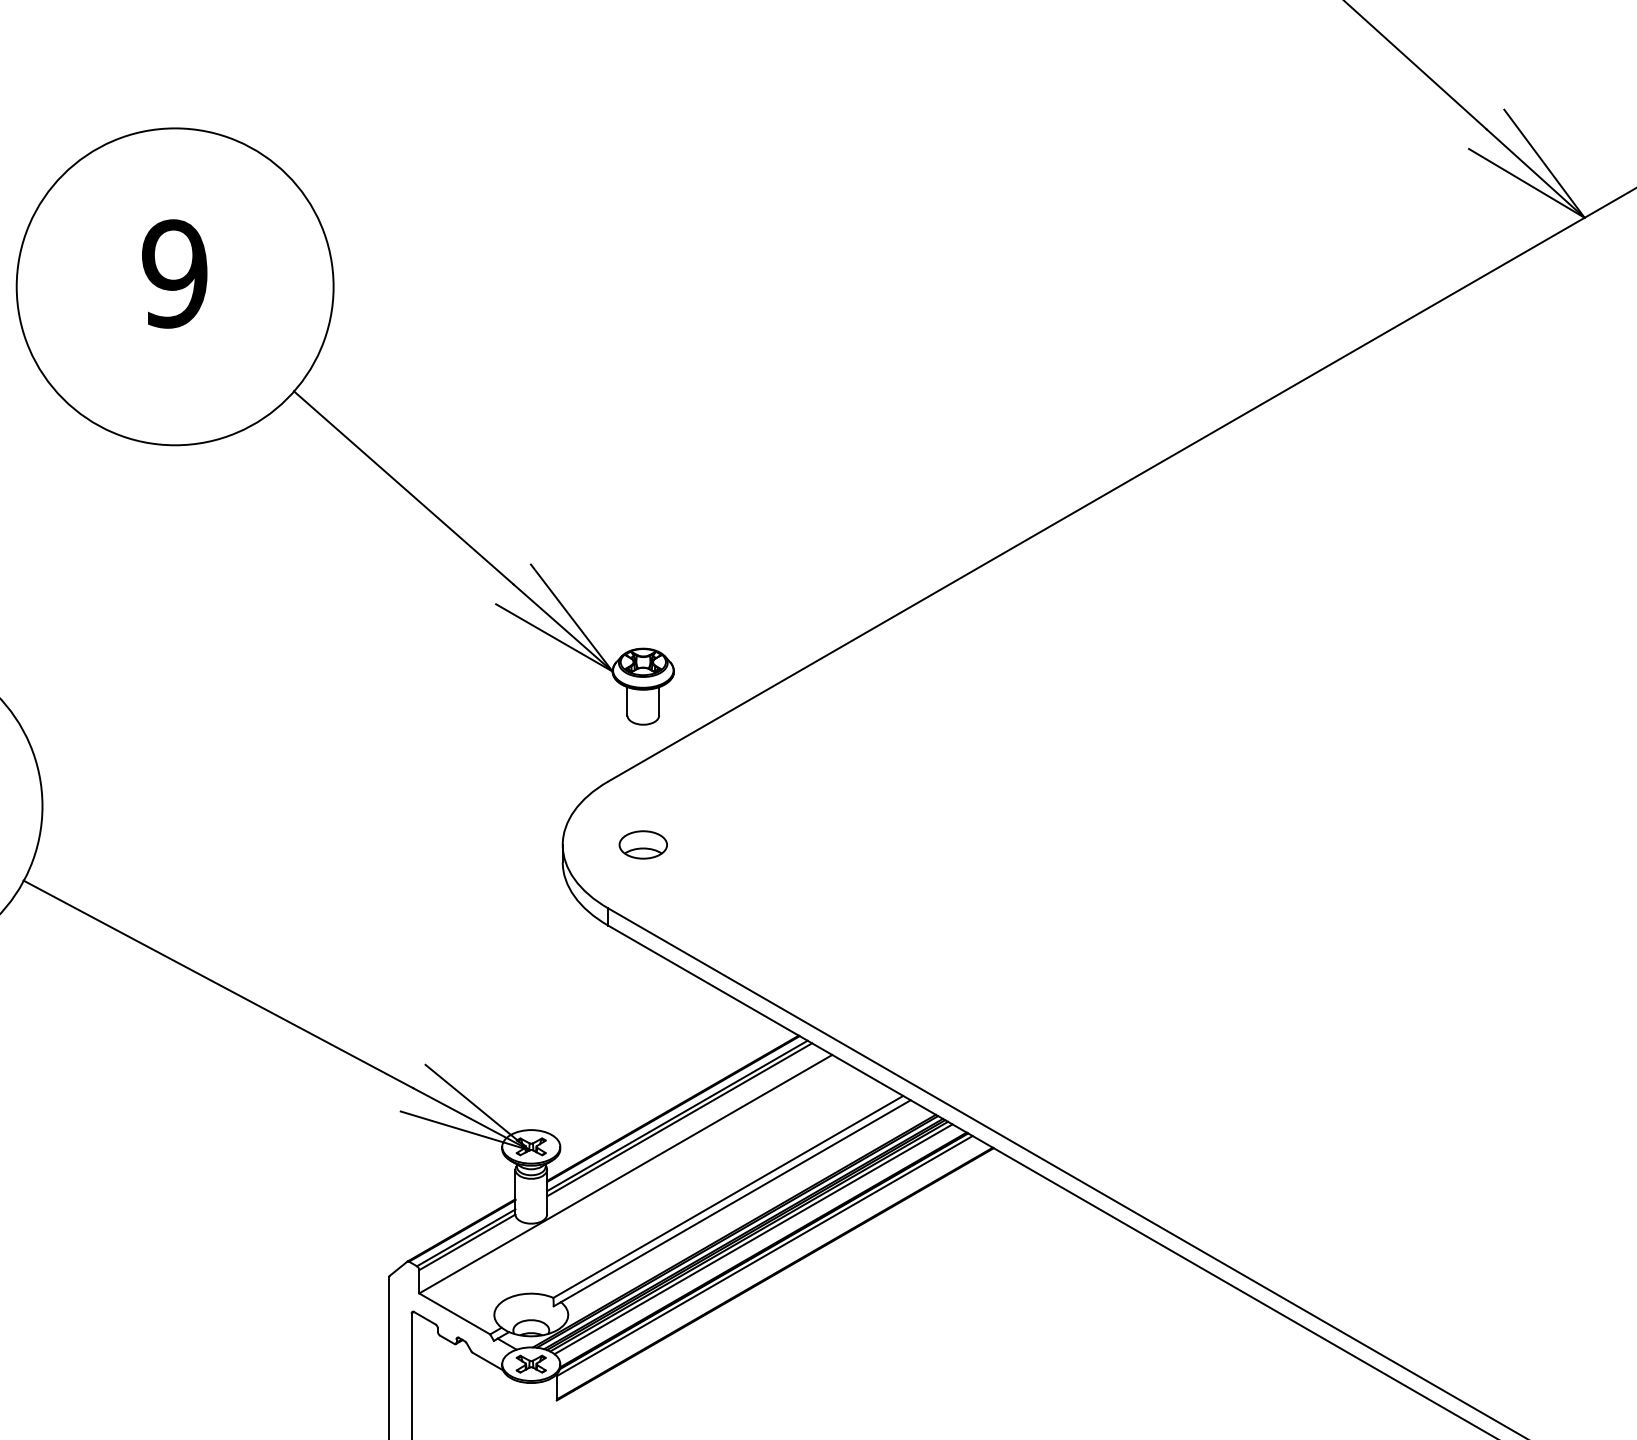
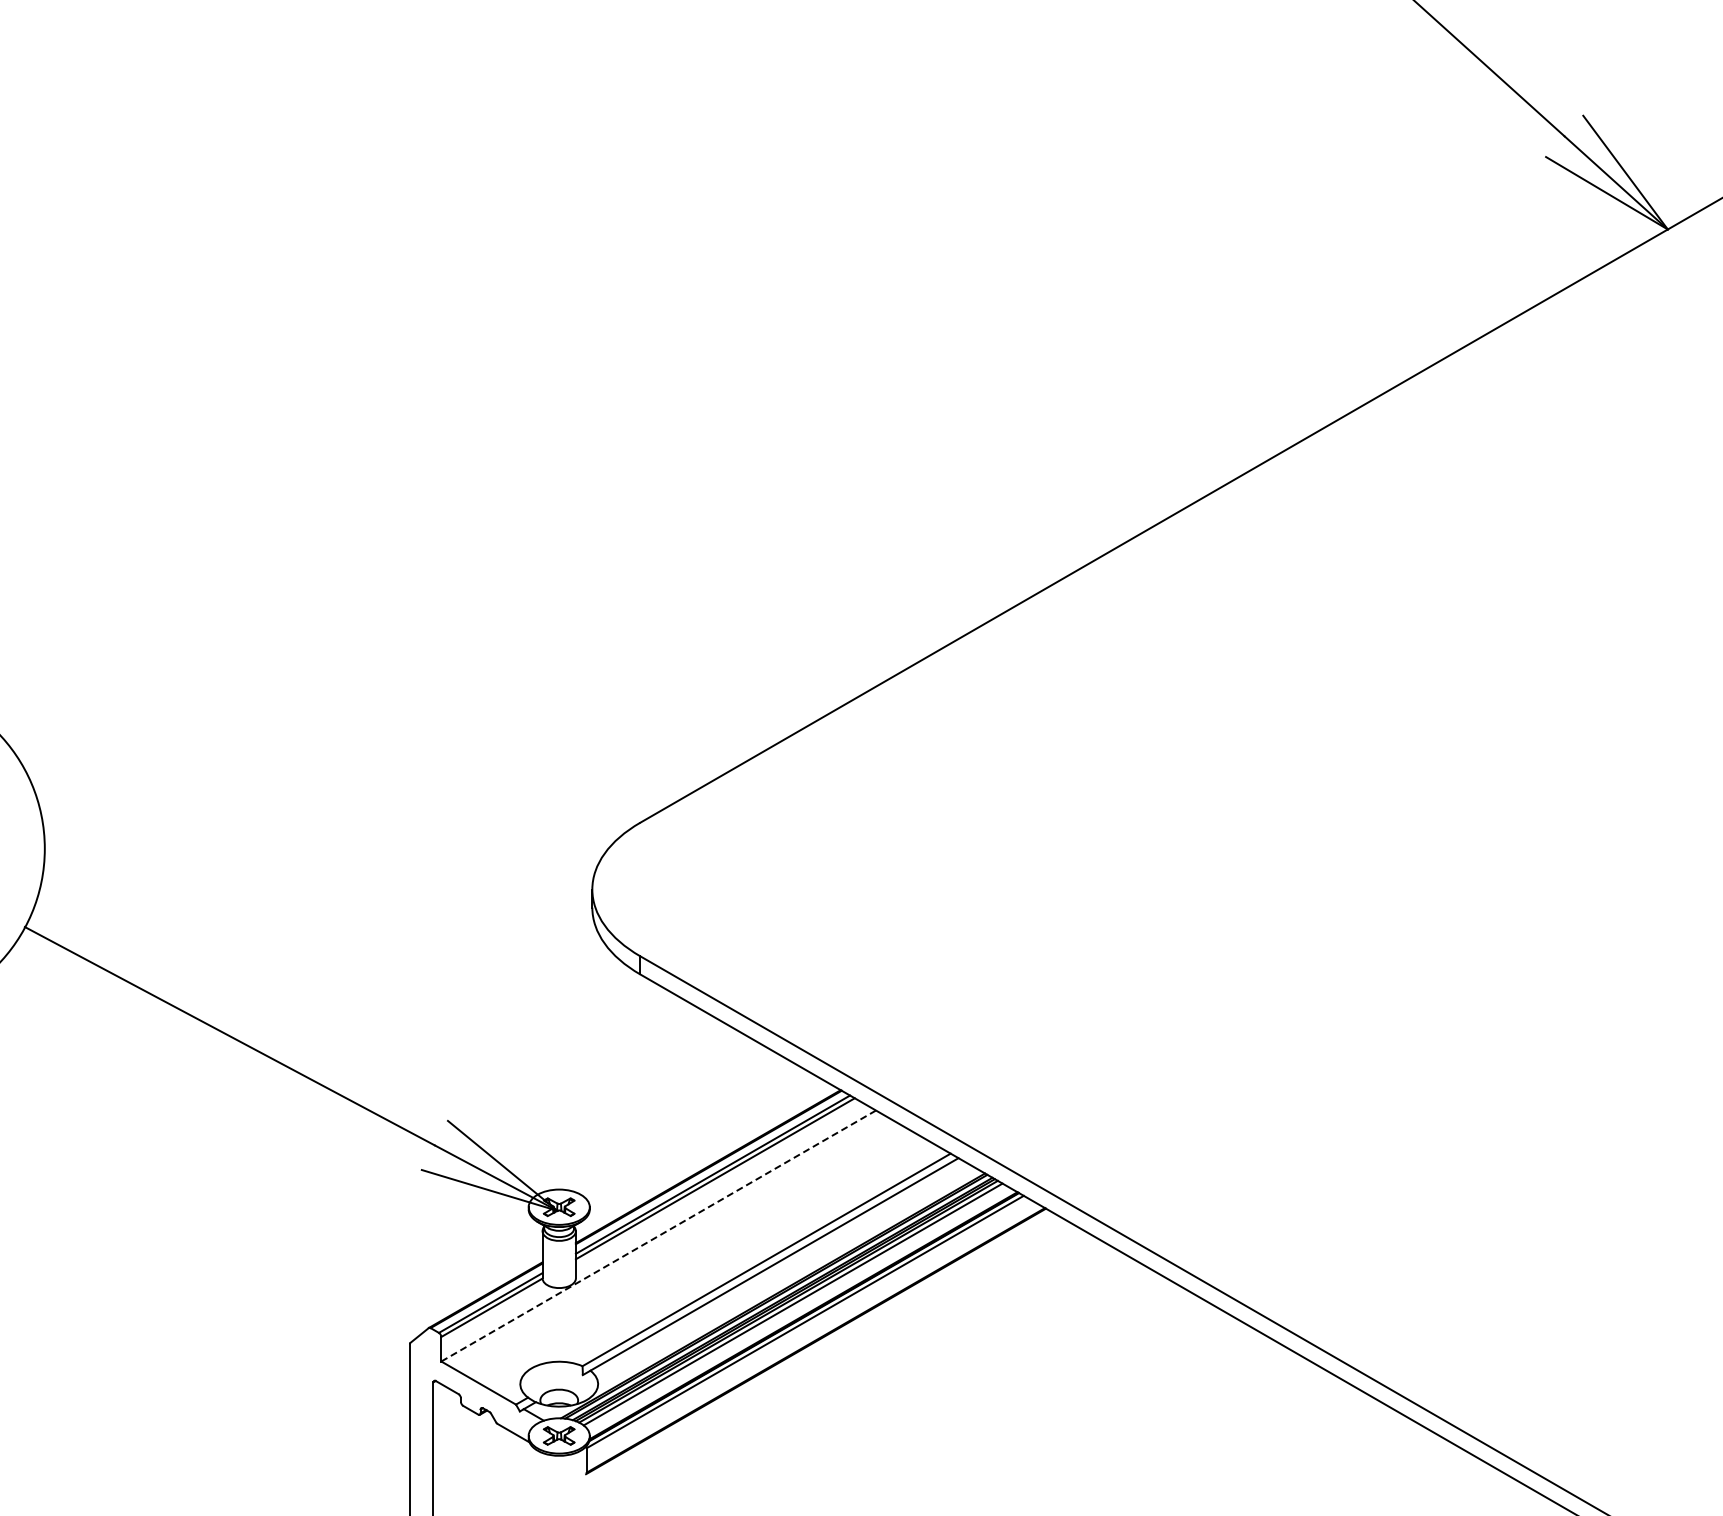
part: (340, 430) -> (358, 453), removed
part: (642, 844) -> (676, 889), removed
line: (625, 1174) -> (658, 1236), solid -> dashed

